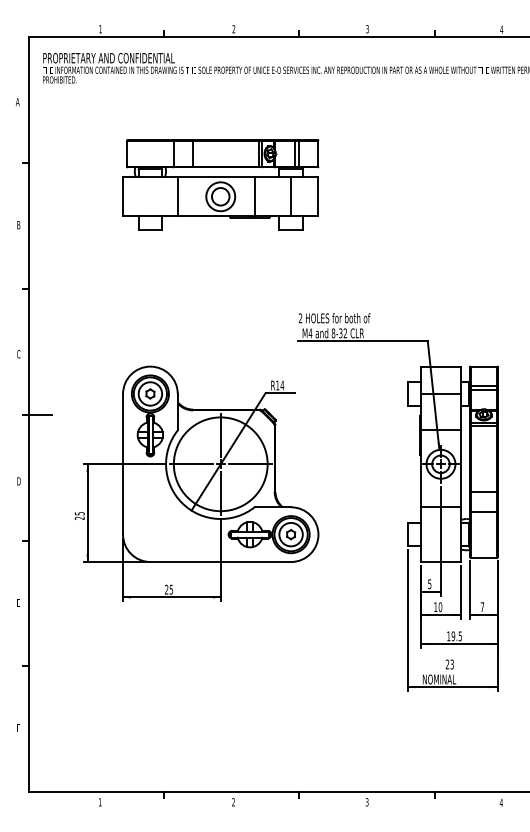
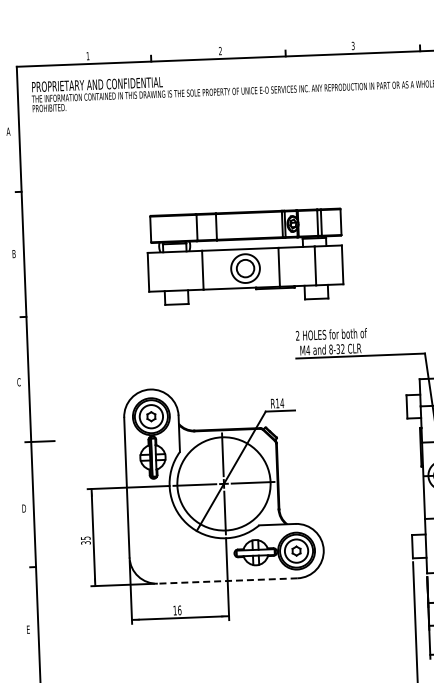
part: (220, 184) -> (244, 256), moved
text: (79, 517) -> (85, 542), 25 -> 35
line: (220, 562) -> (227, 581), solid -> dashed
text: (169, 589) -> (177, 610), 25 -> 16

